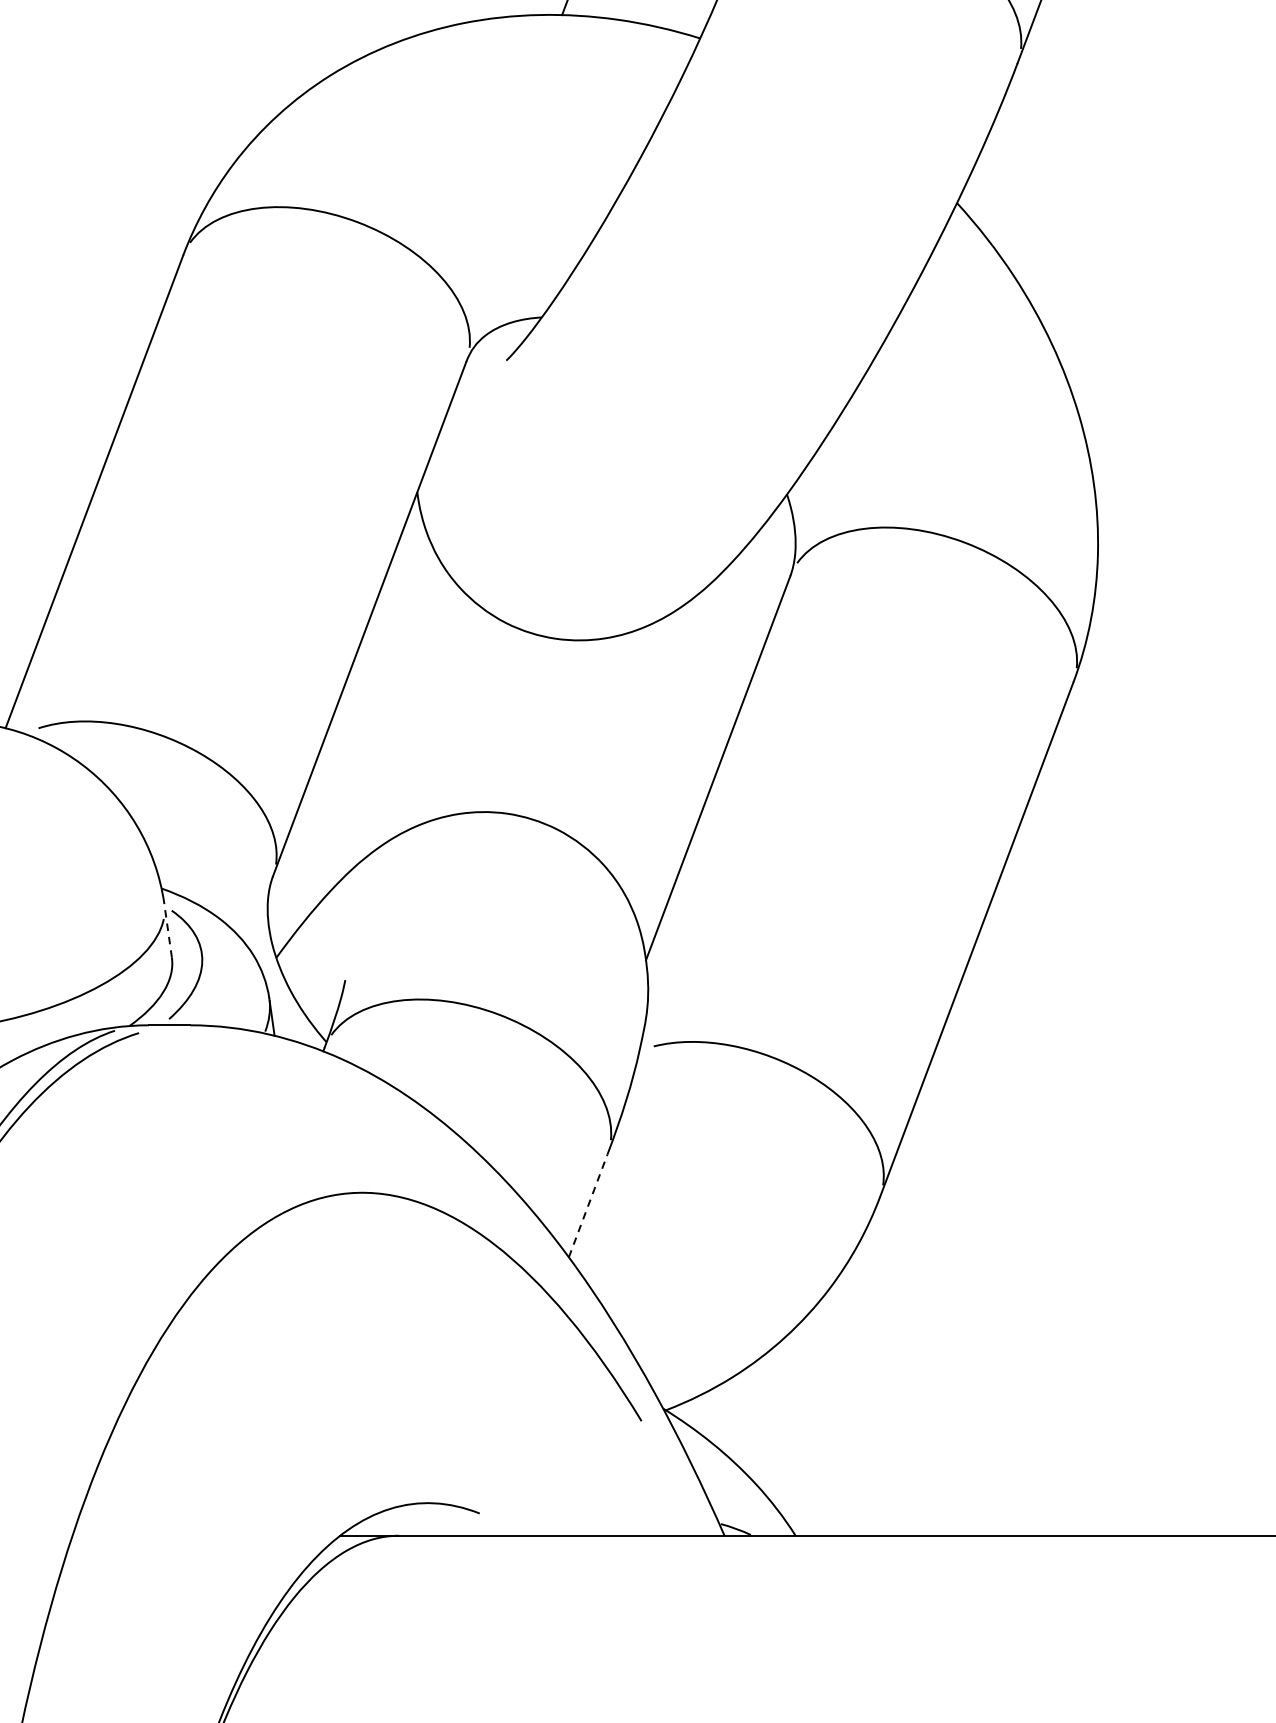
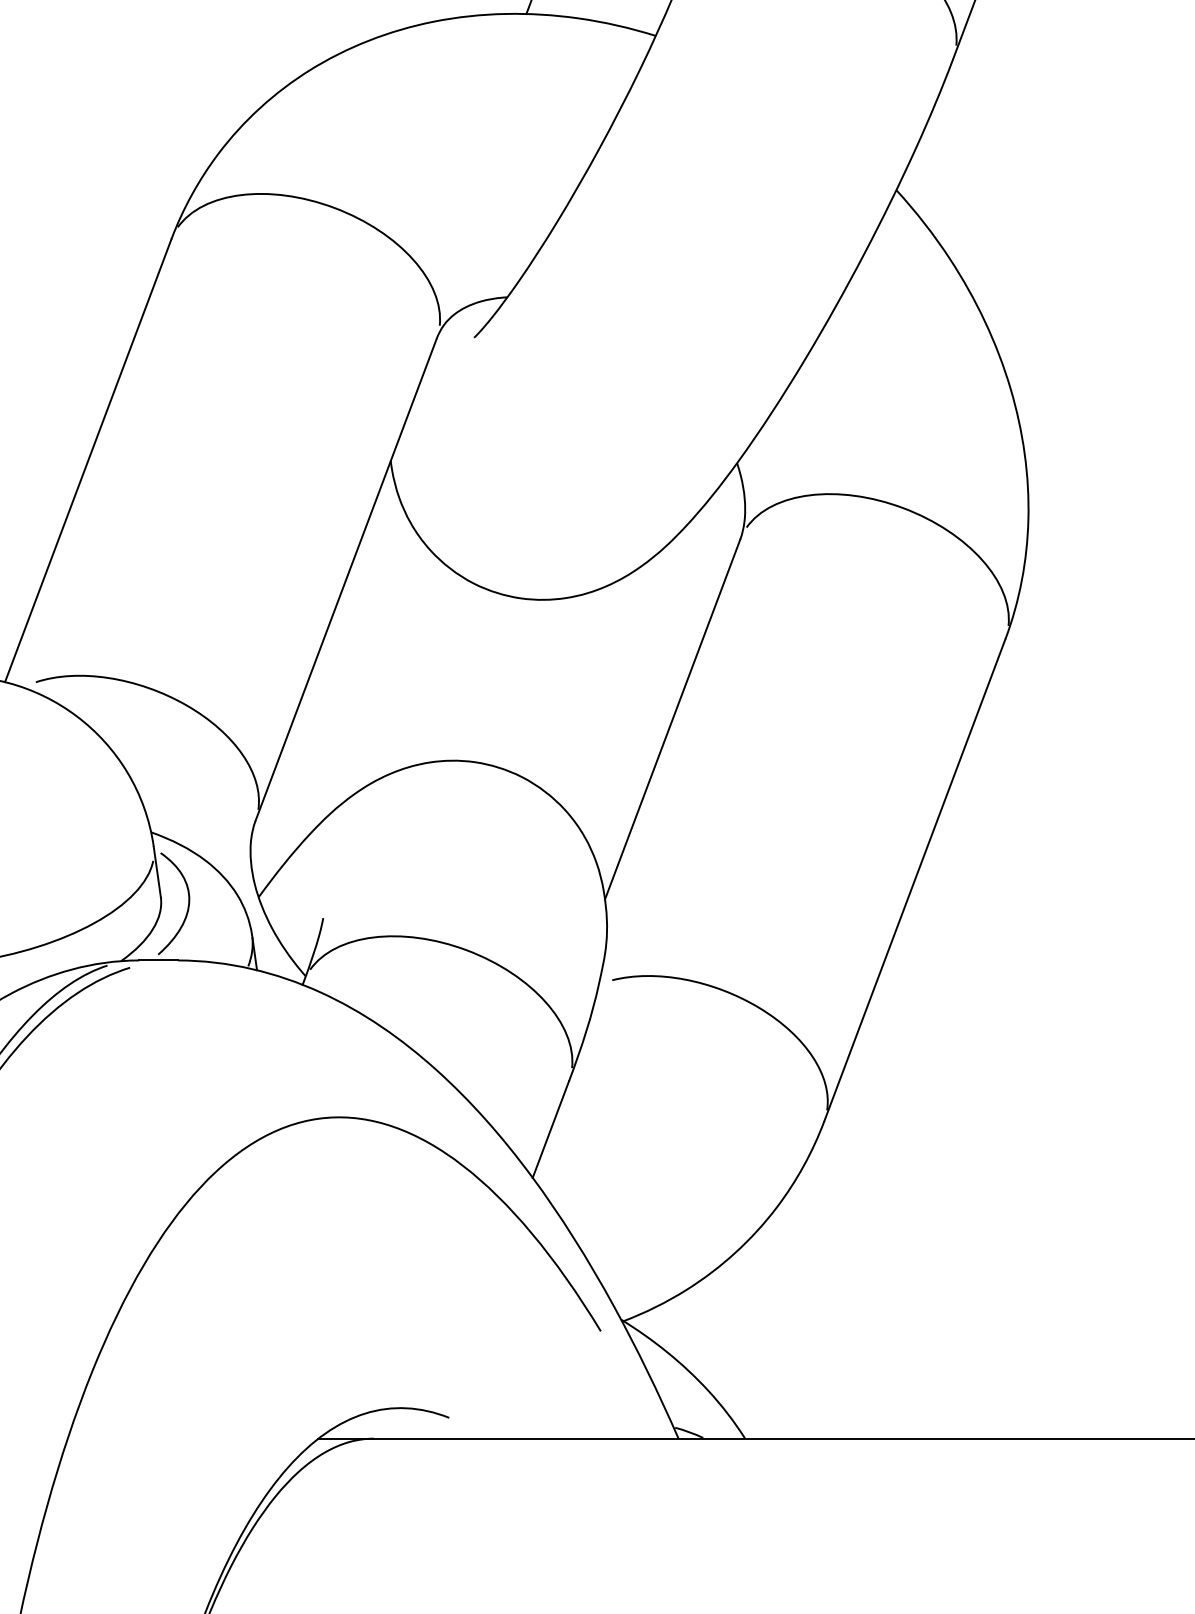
line: (168, 930) -> (157, 871), dashed -> solid
line: (588, 1205) -> (551, 1129), dashed -> solid

